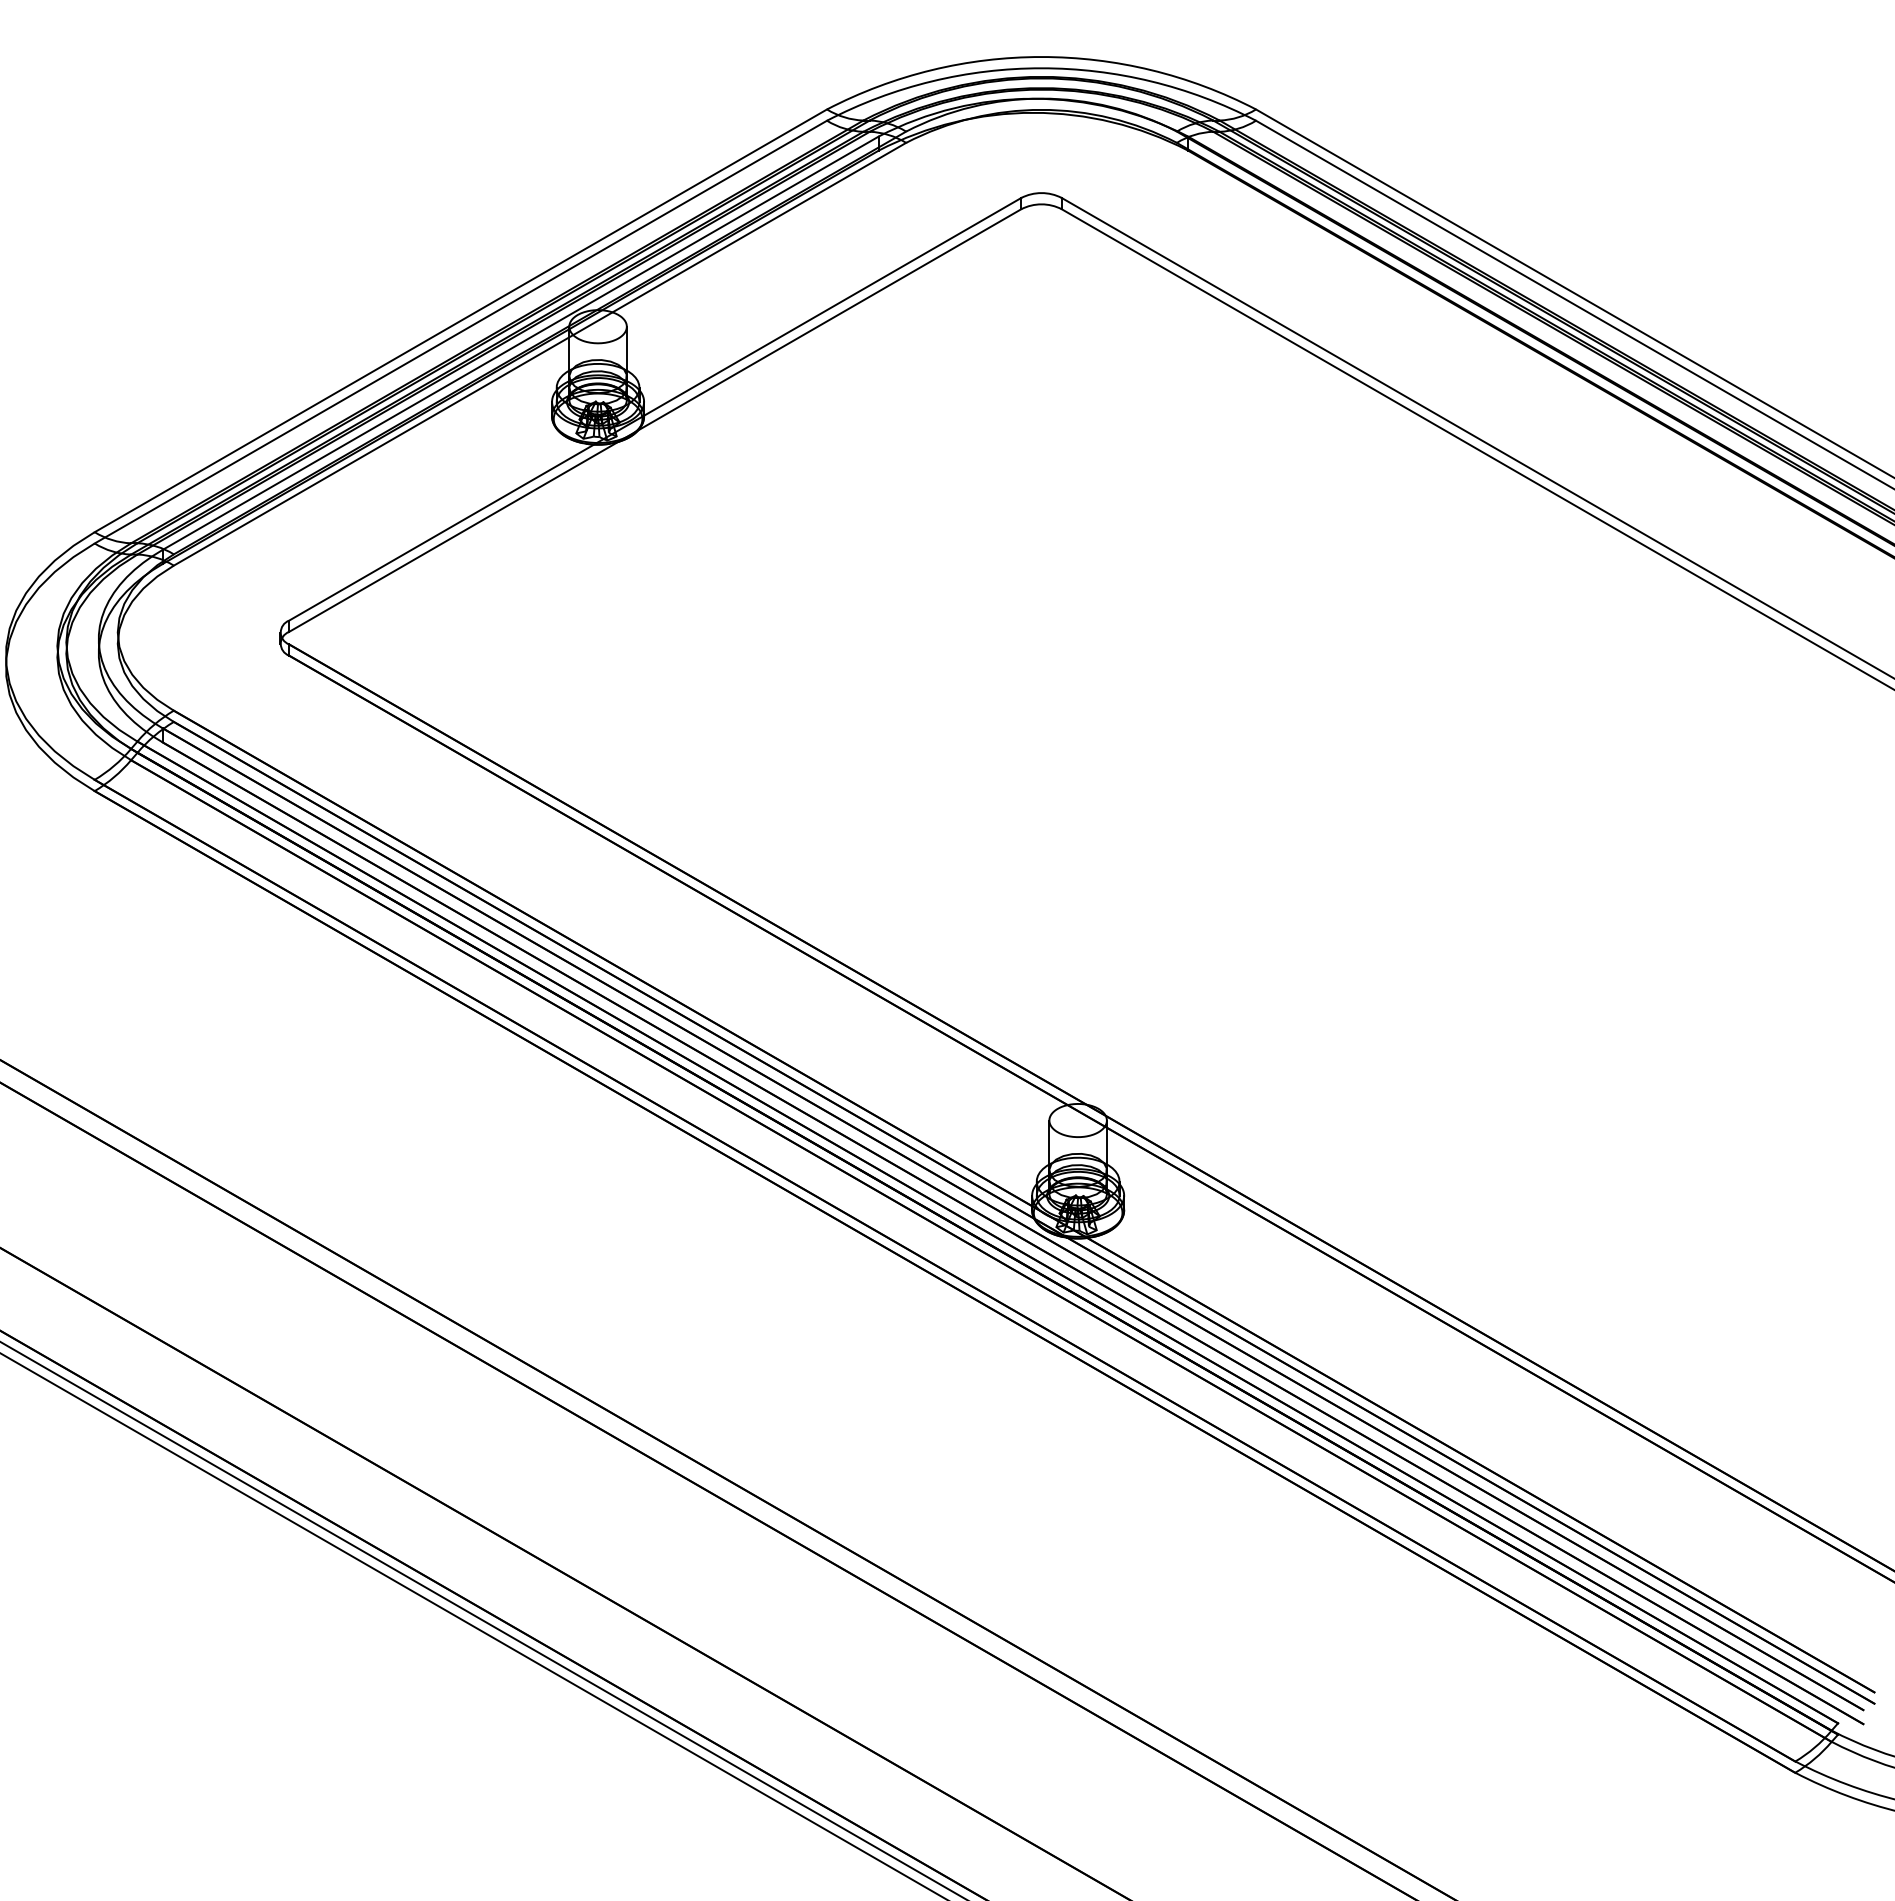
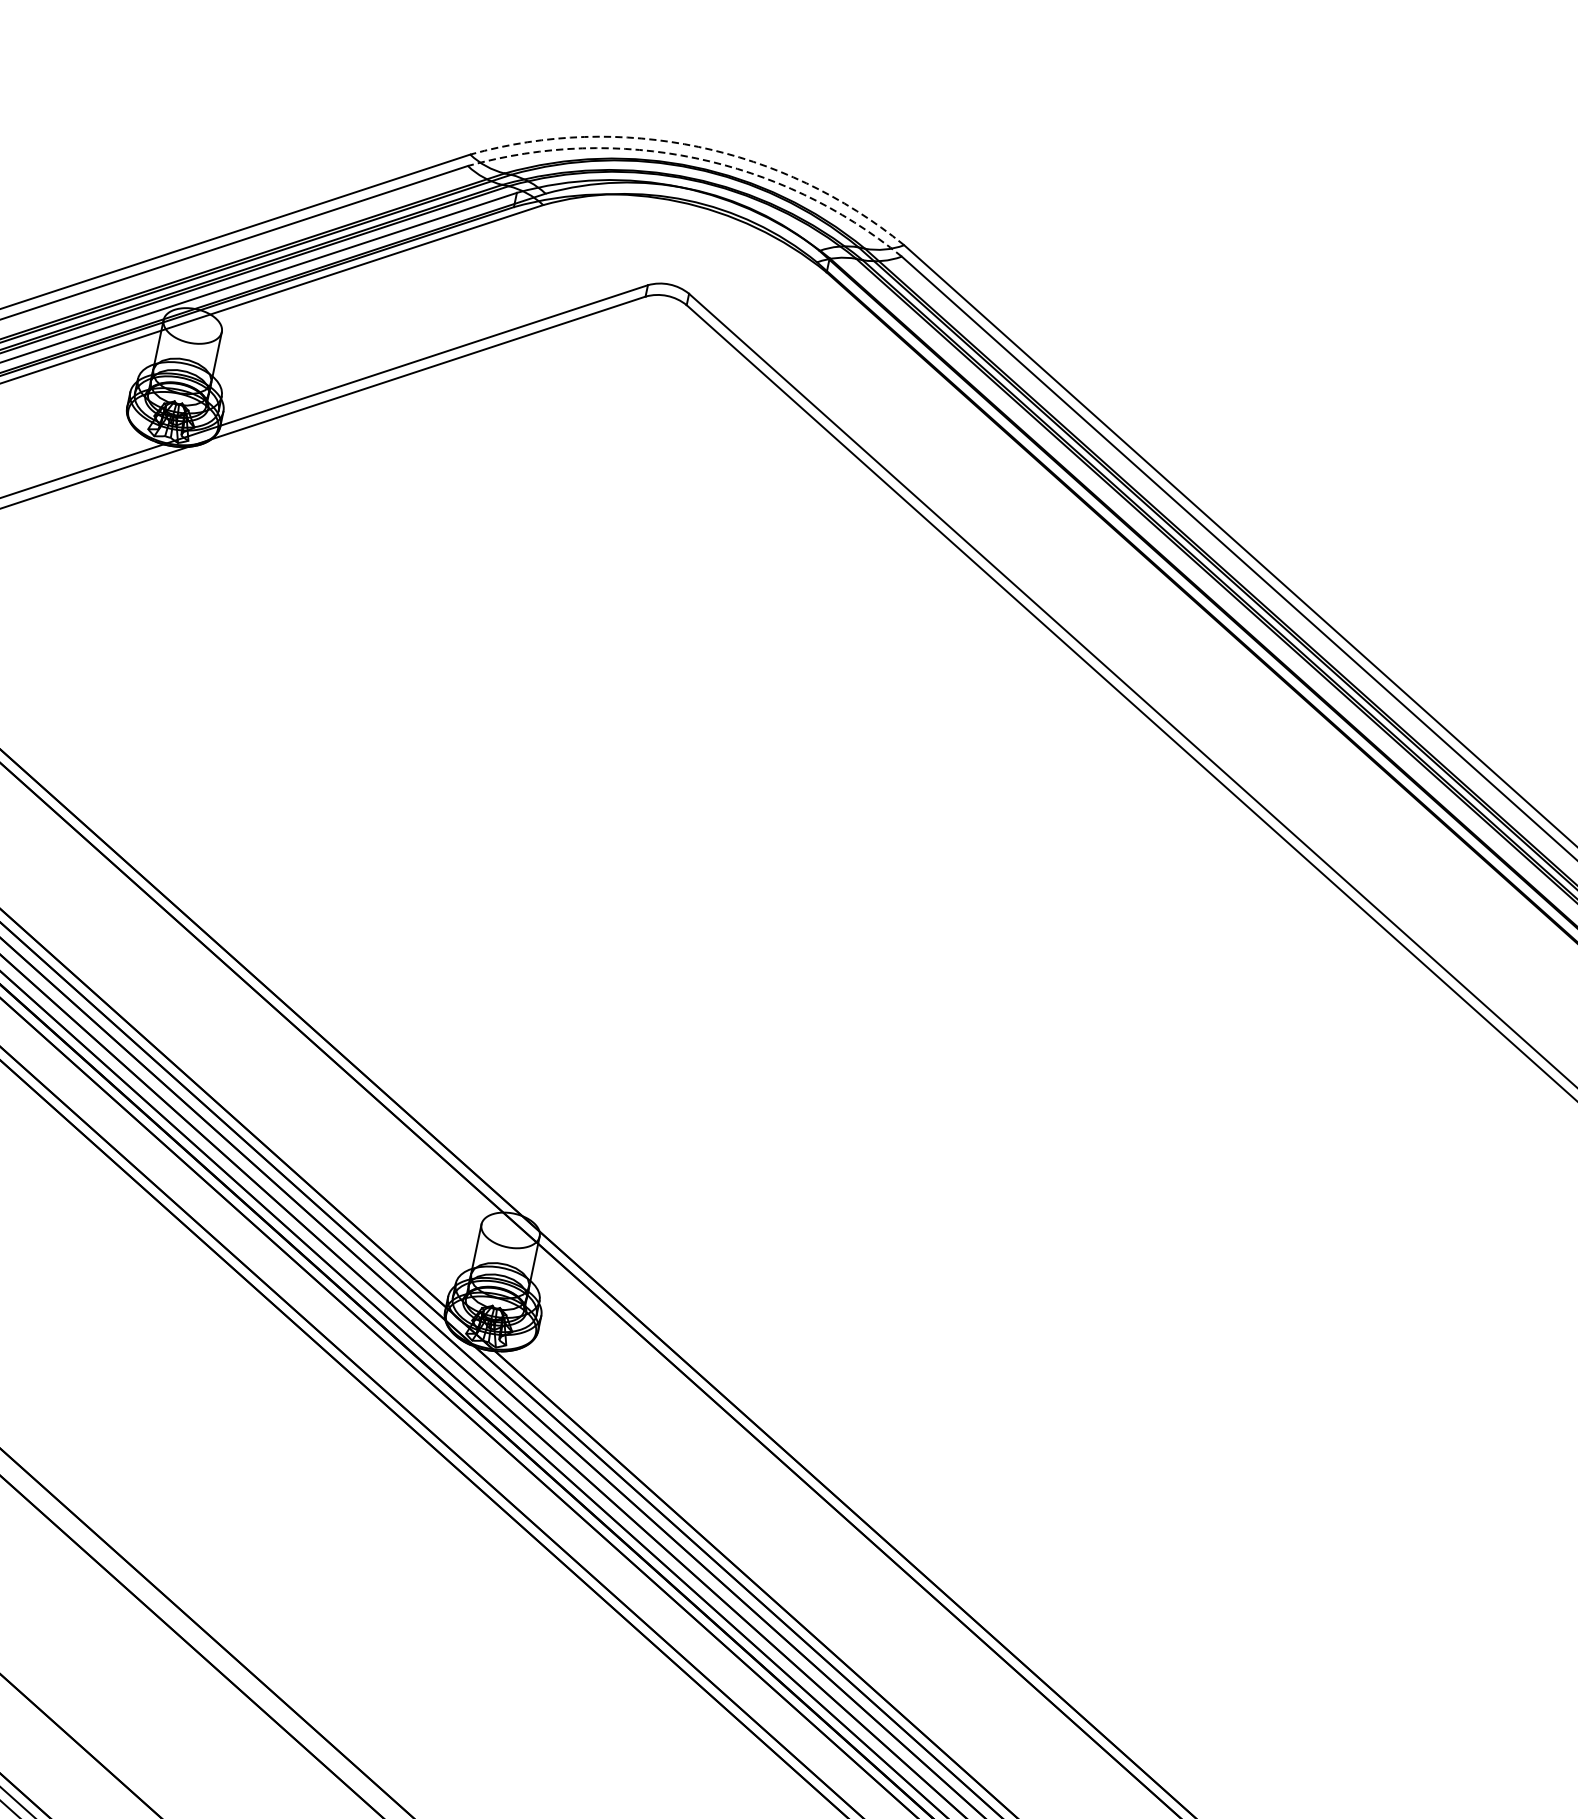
arc: (1041, 57) -> (698, 147), solid -> dashed
arc: (1041, 68) -> (695, 158), solid -> dashed

